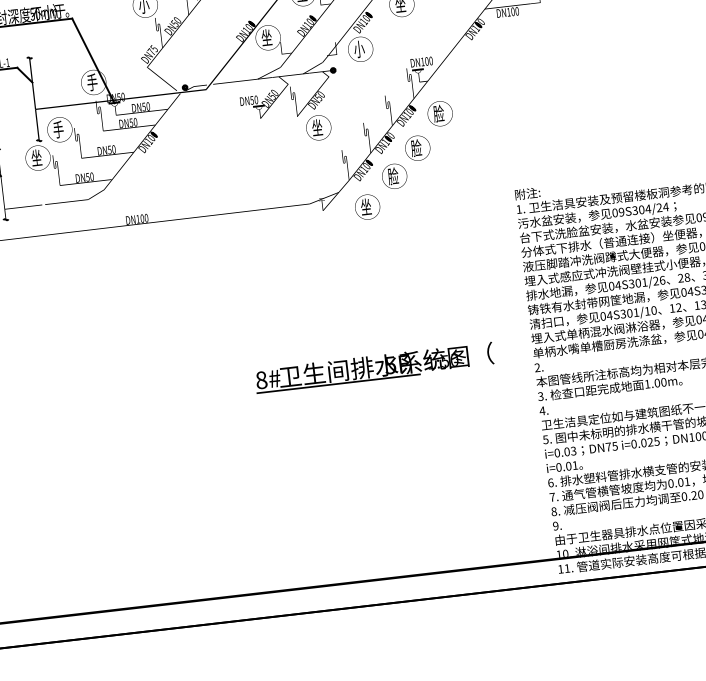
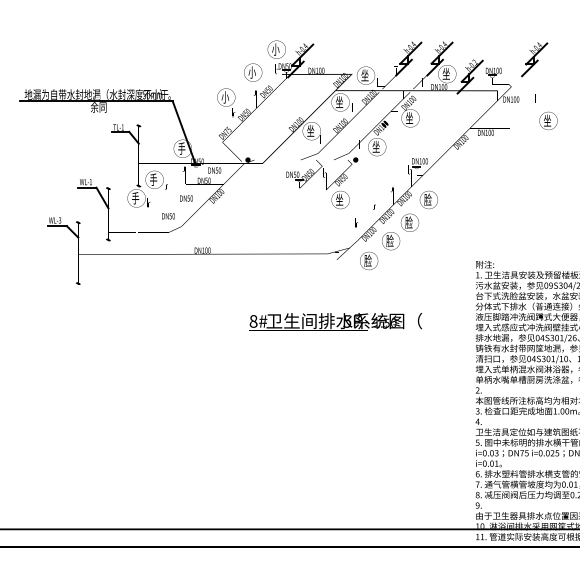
text: (358, 50) -> (375, 147), 小 -> 坐
text: (36, 158) -> (135, 198), 坐 -> 手
text: (365, 206) -> (367, 260), 坐 -> 脸
text: (374, 367) -> (335, 321), moved

